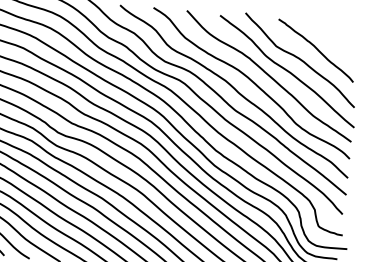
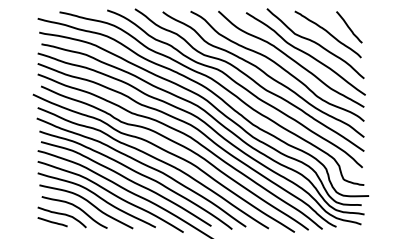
curve: (342, 44) -> (349, 27), added

